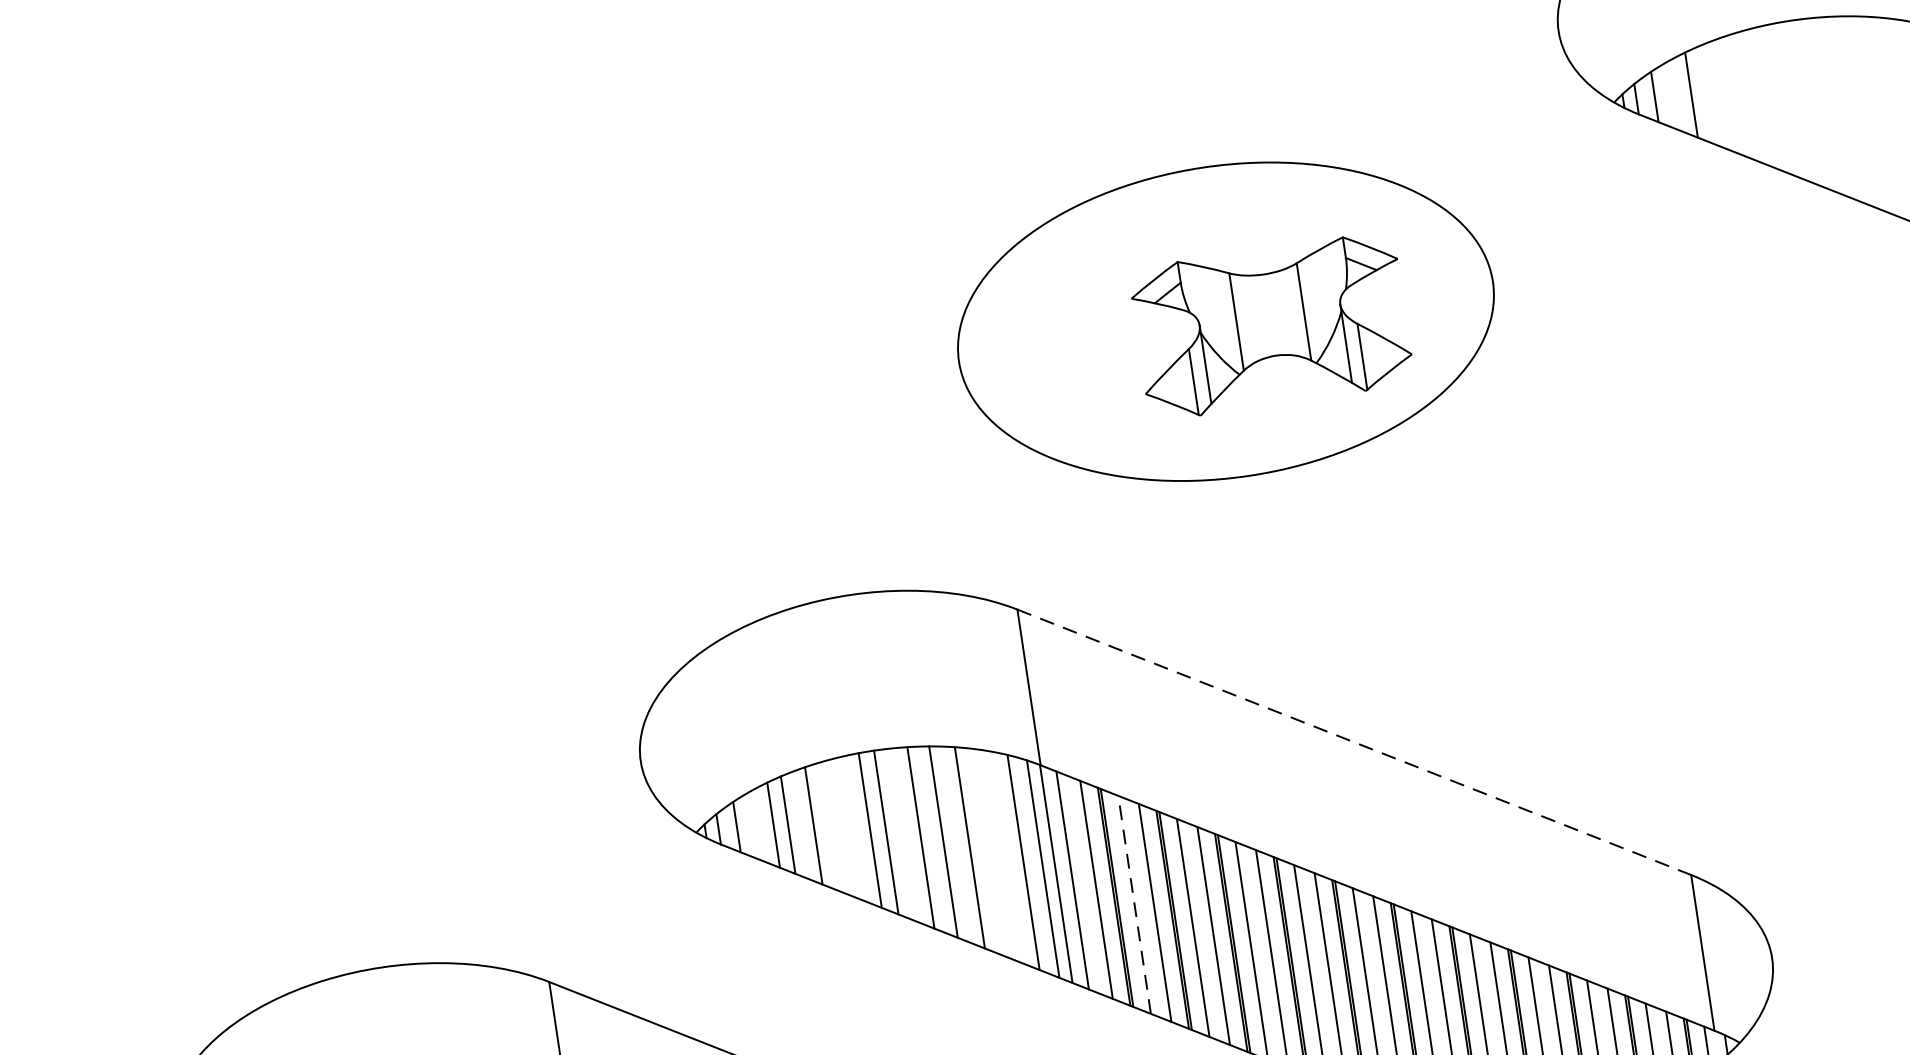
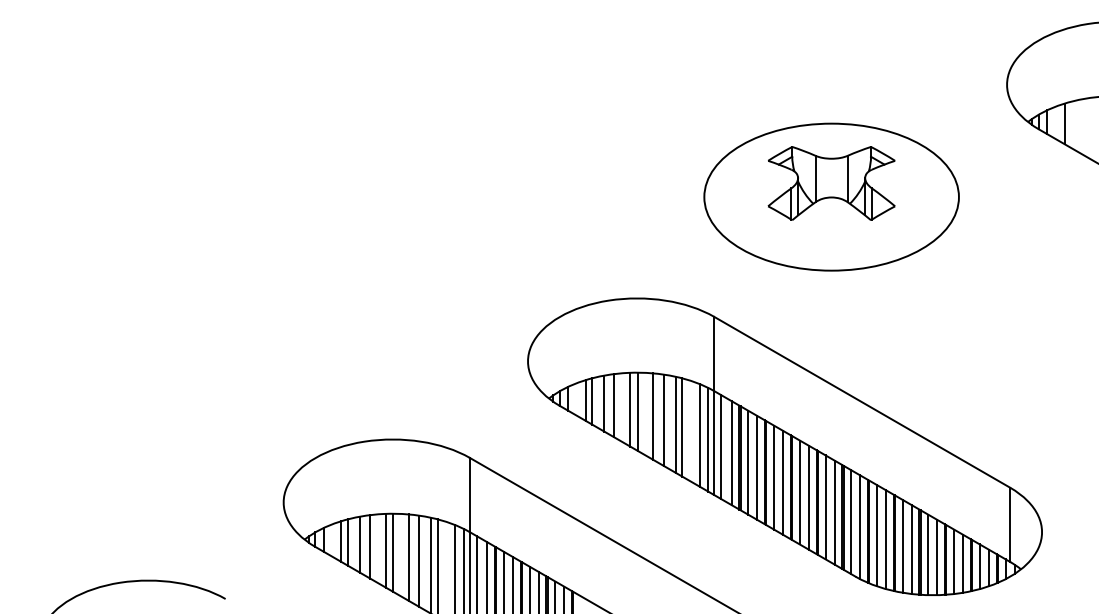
part: (1271, 326) -> (831, 183), moved
line: (1355, 742) -> (862, 402), dashed -> solid
line: (835, 826) -> (614, 405), added
line: (985, 851) -> (682, 427), added
line: (1134, 904) -> (748, 462), dashed -> solid

